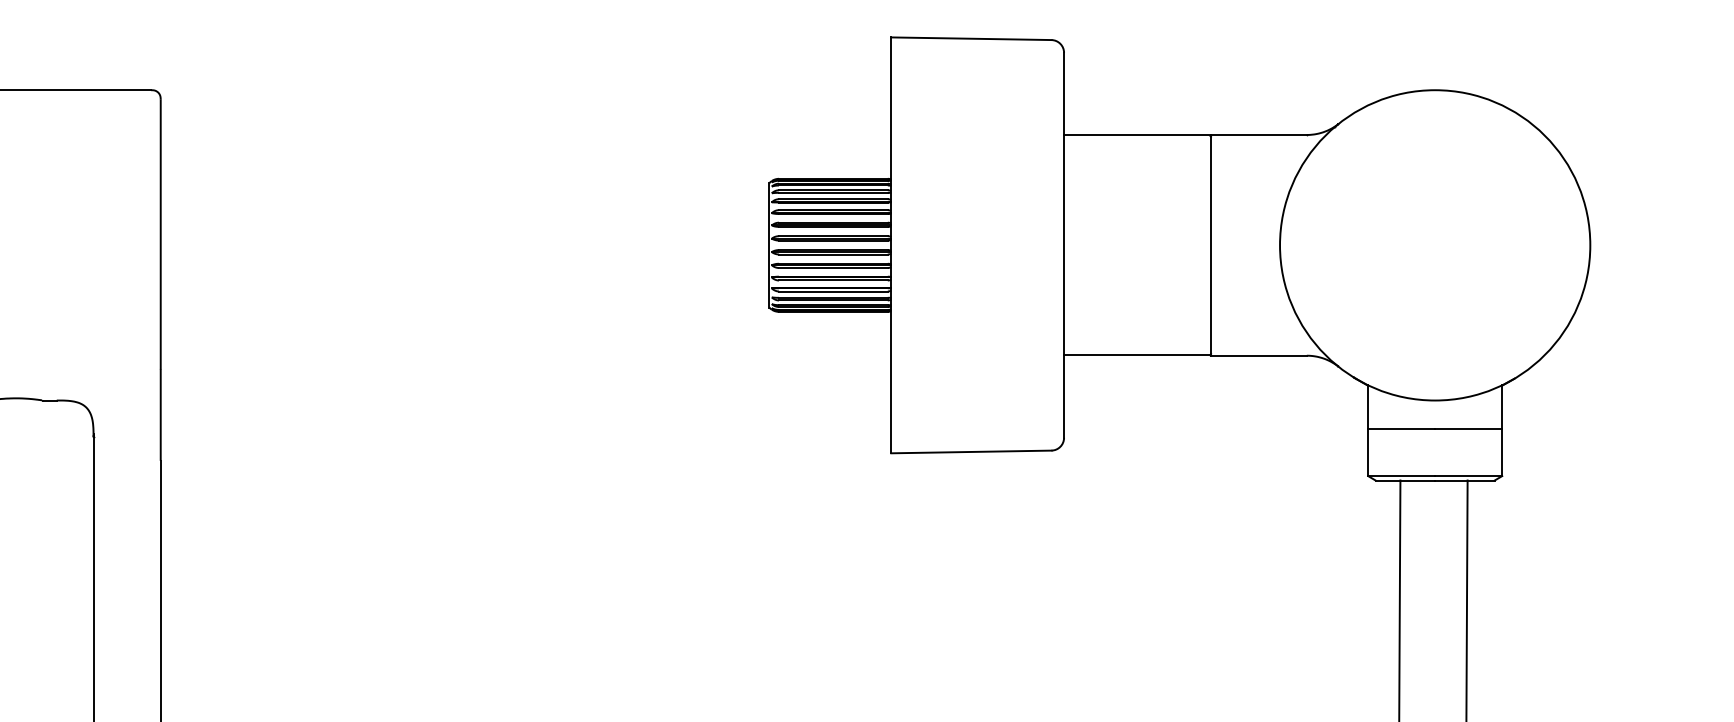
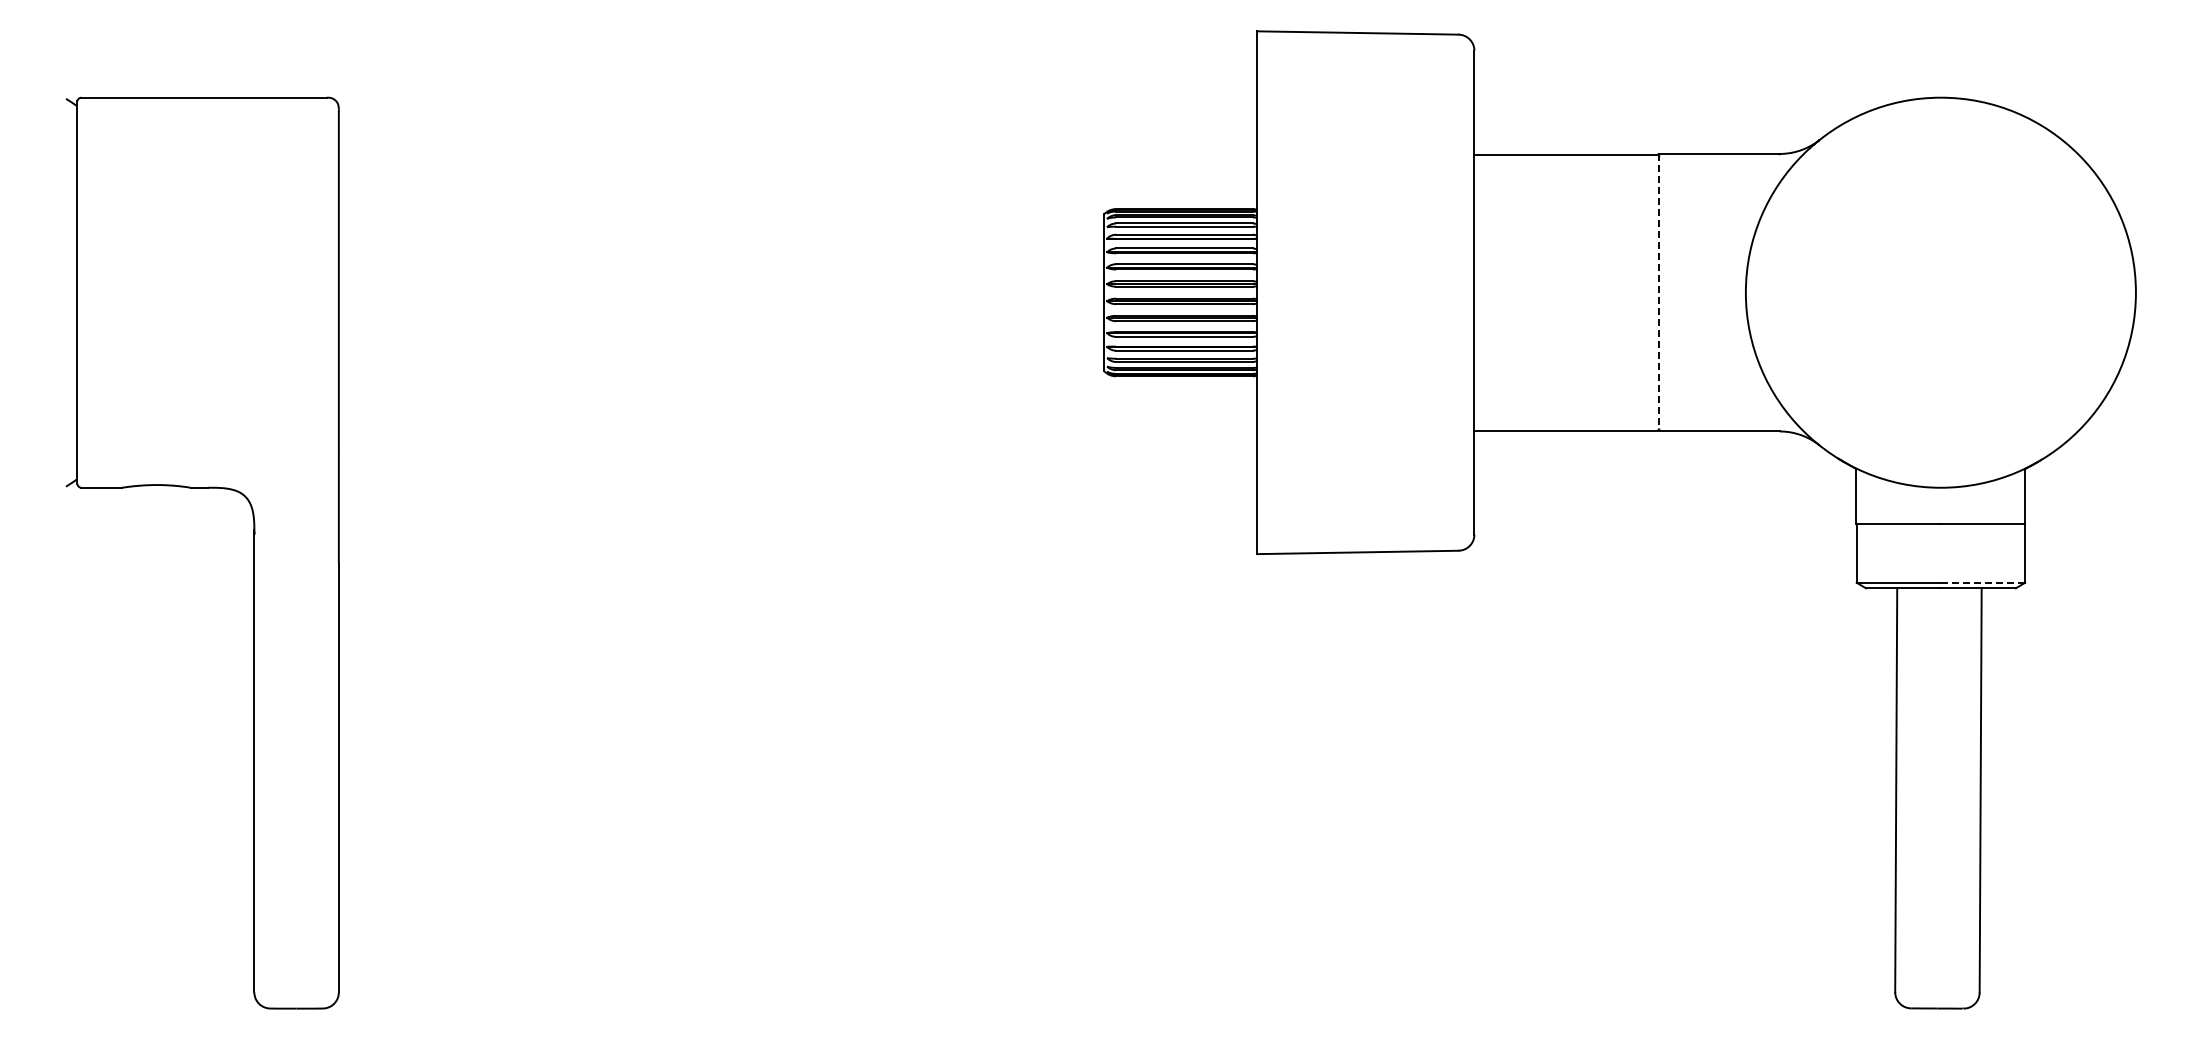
line: (1211, 245) -> (1659, 292), solid -> dashed
line: (1468, 475) -> (1982, 582), solid -> dashed

